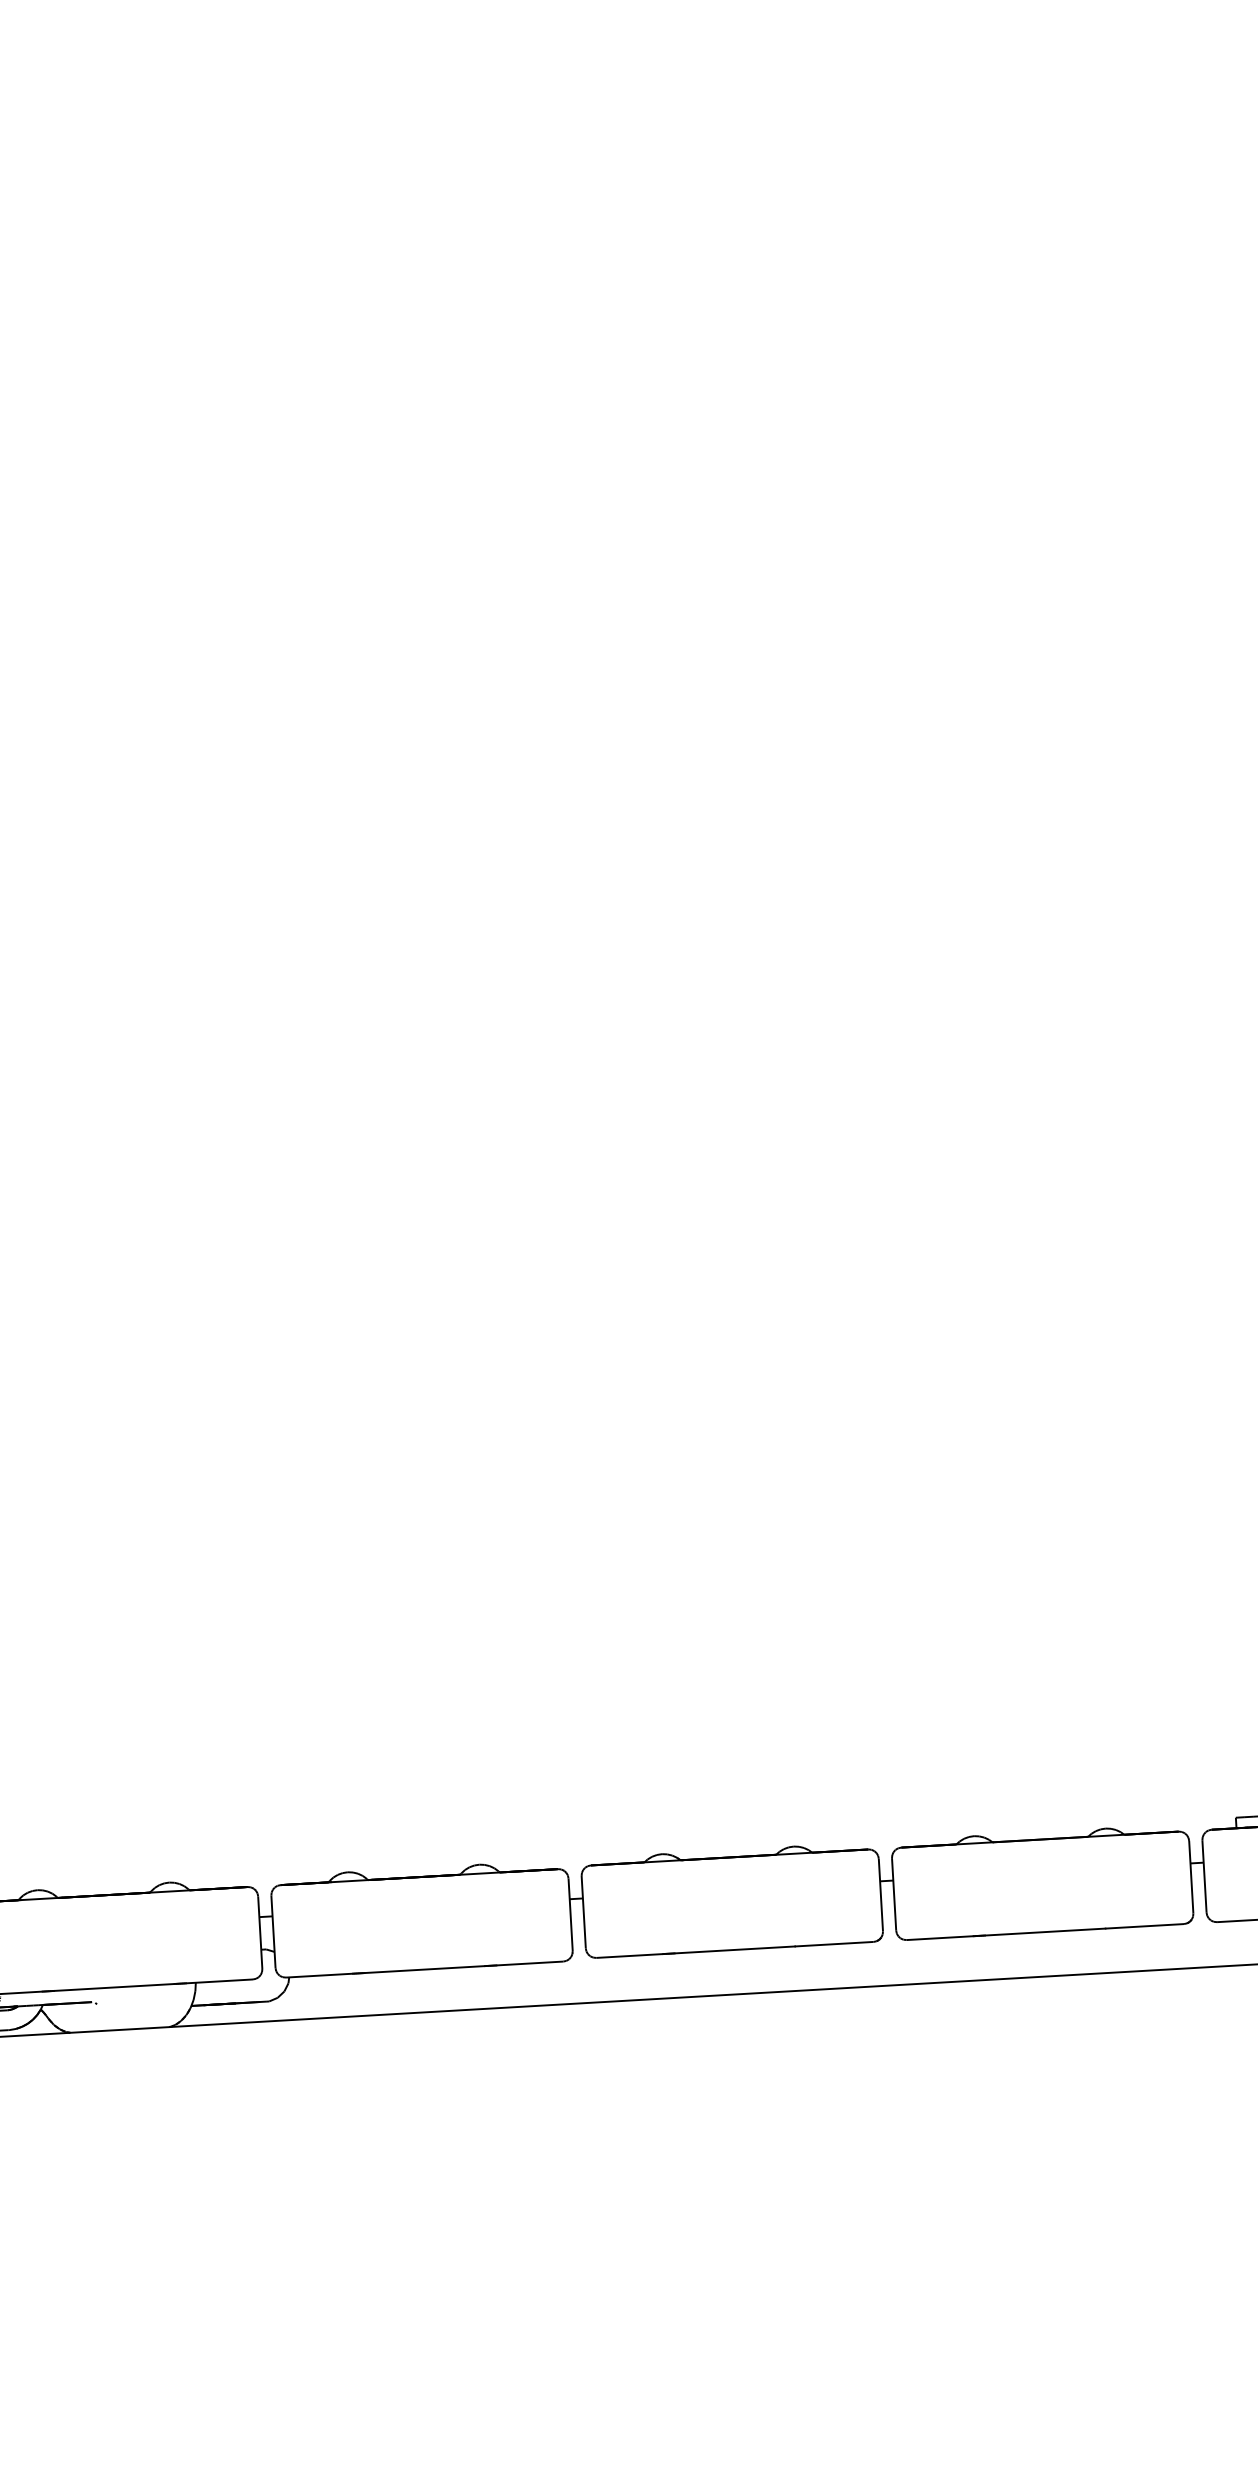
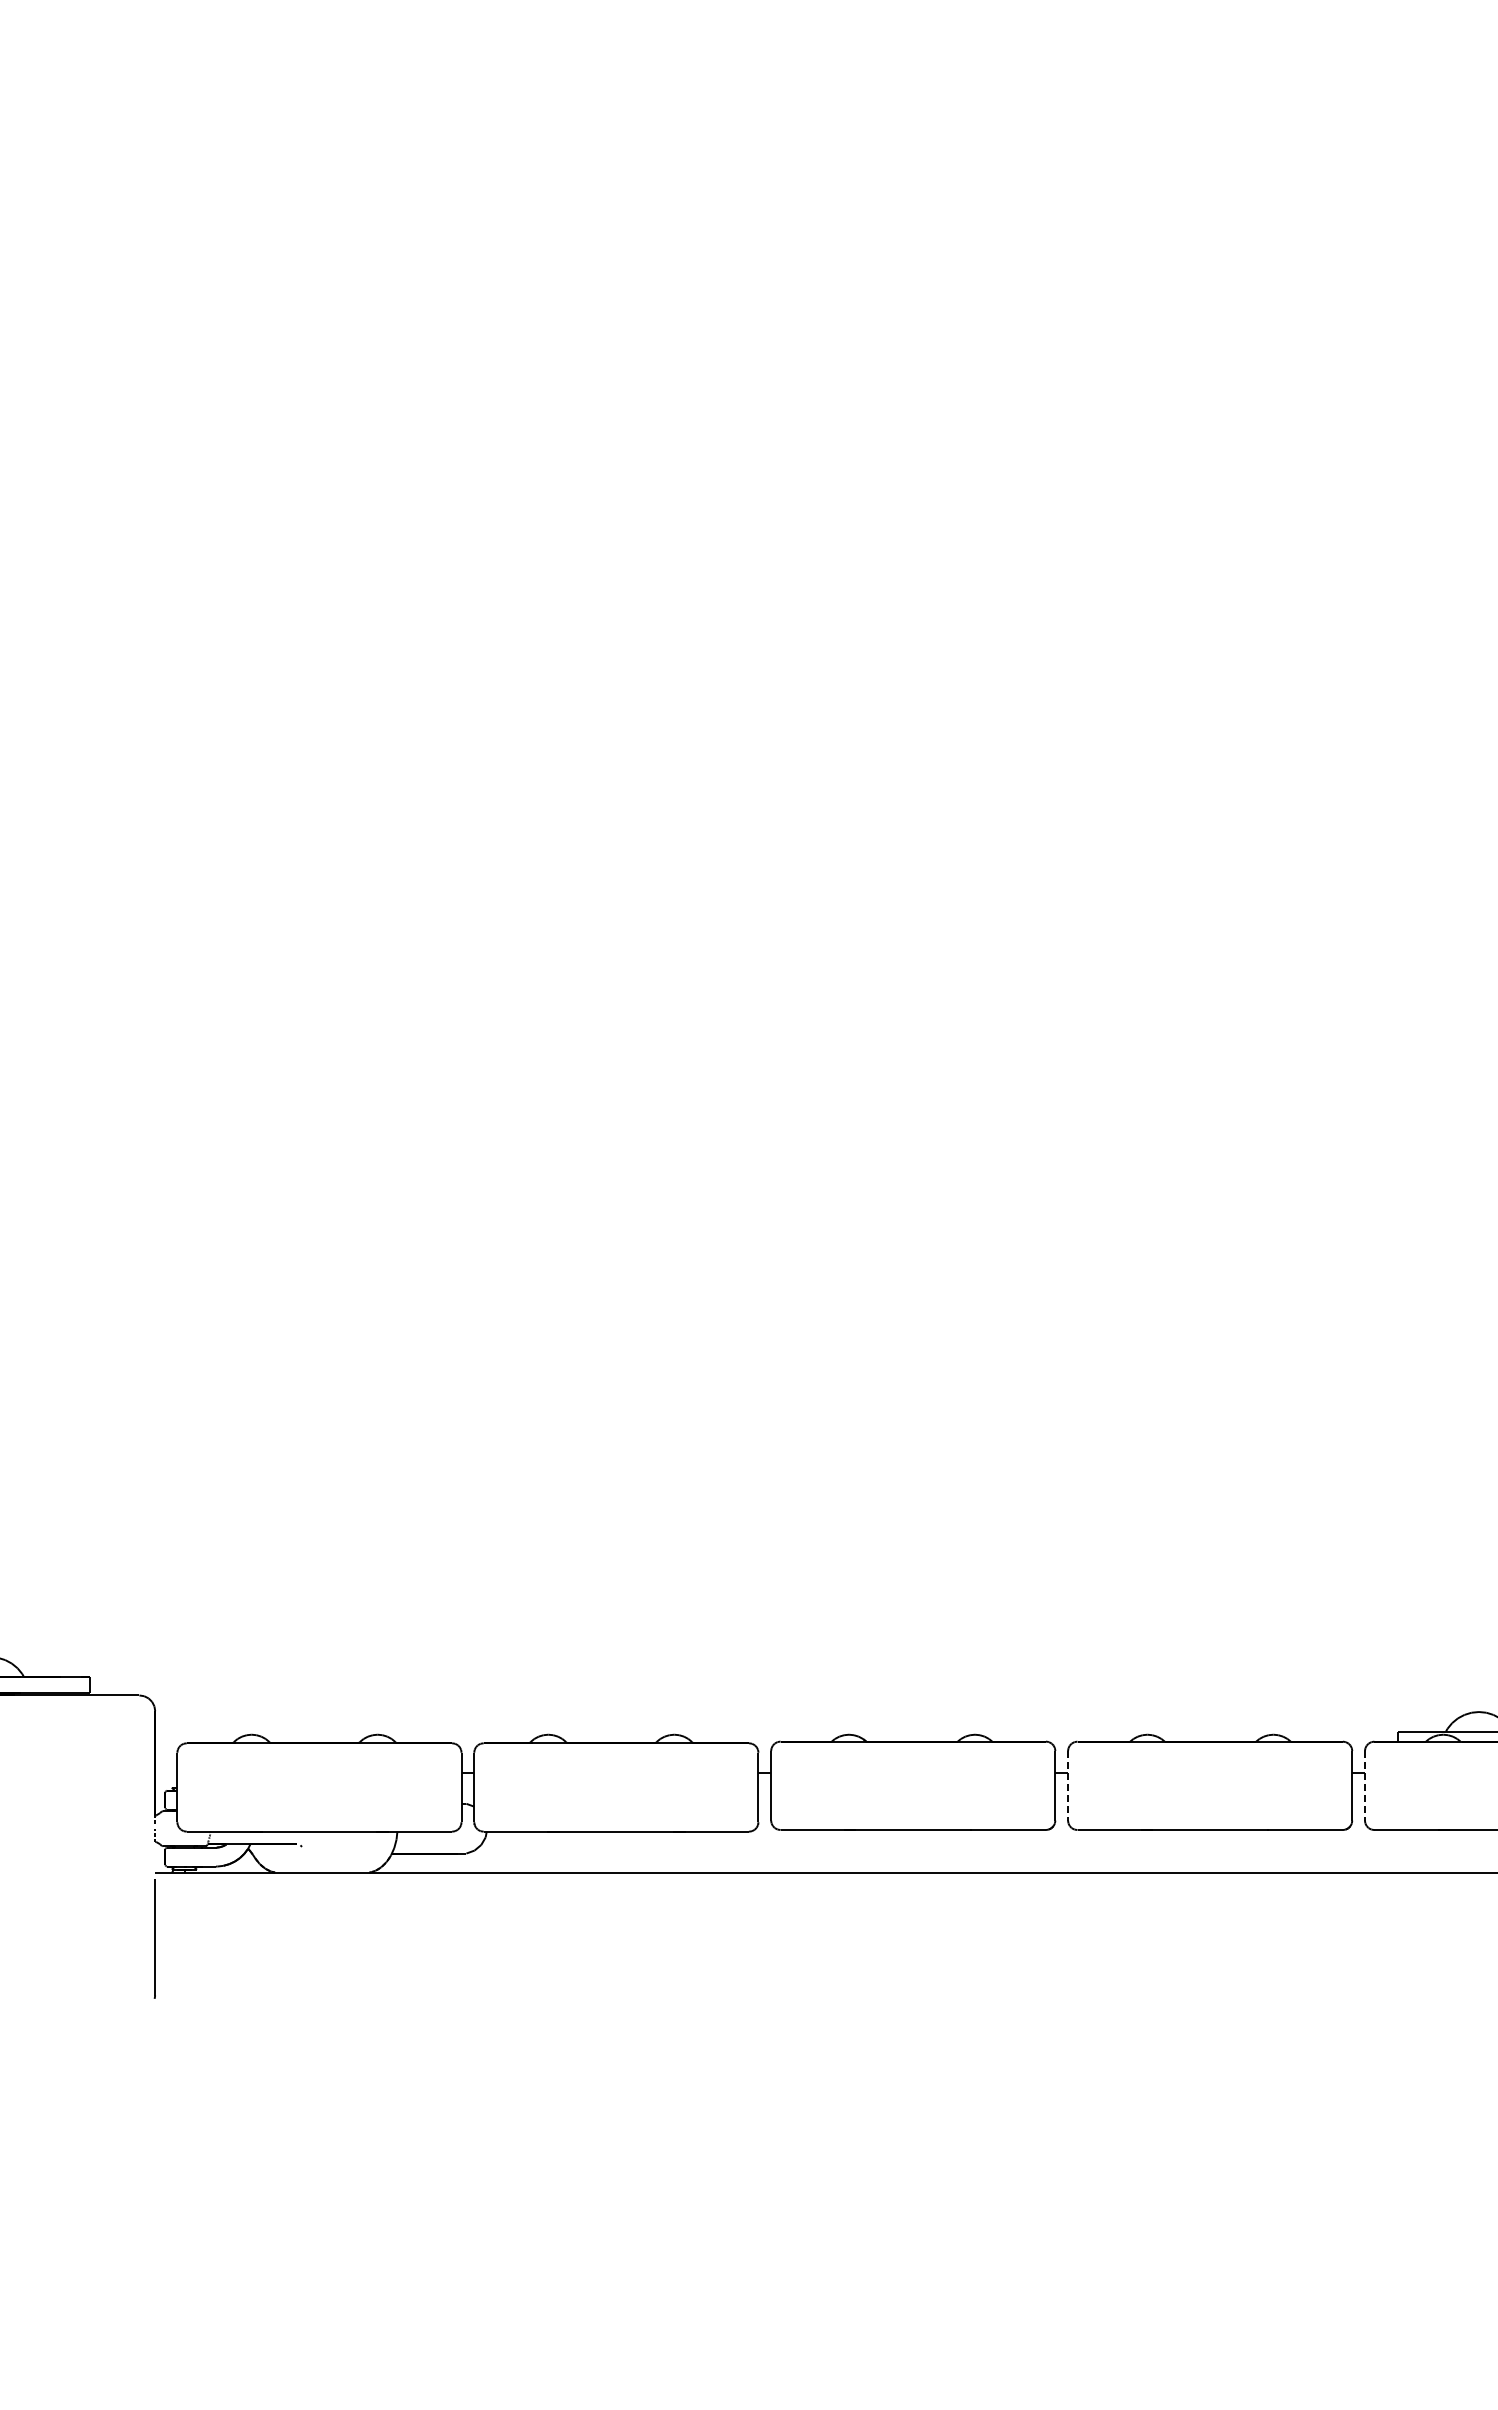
line: (1204, 1876) -> (1364, 1785), solid -> dashed
line: (894, 1894) -> (1068, 1785), solid -> dashed

